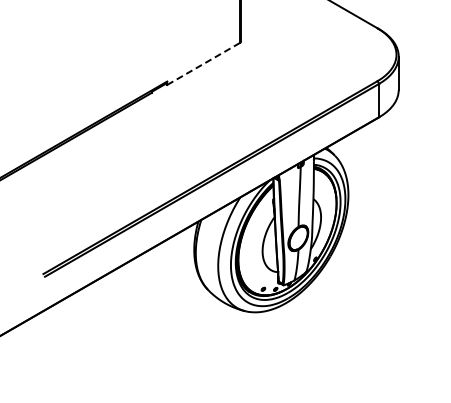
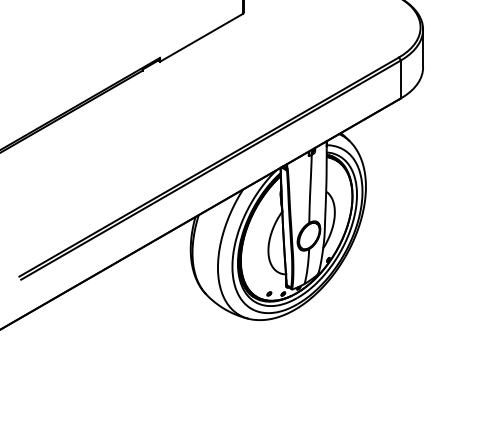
line: (204, 63) -> (202, 37), dashed -> solid

